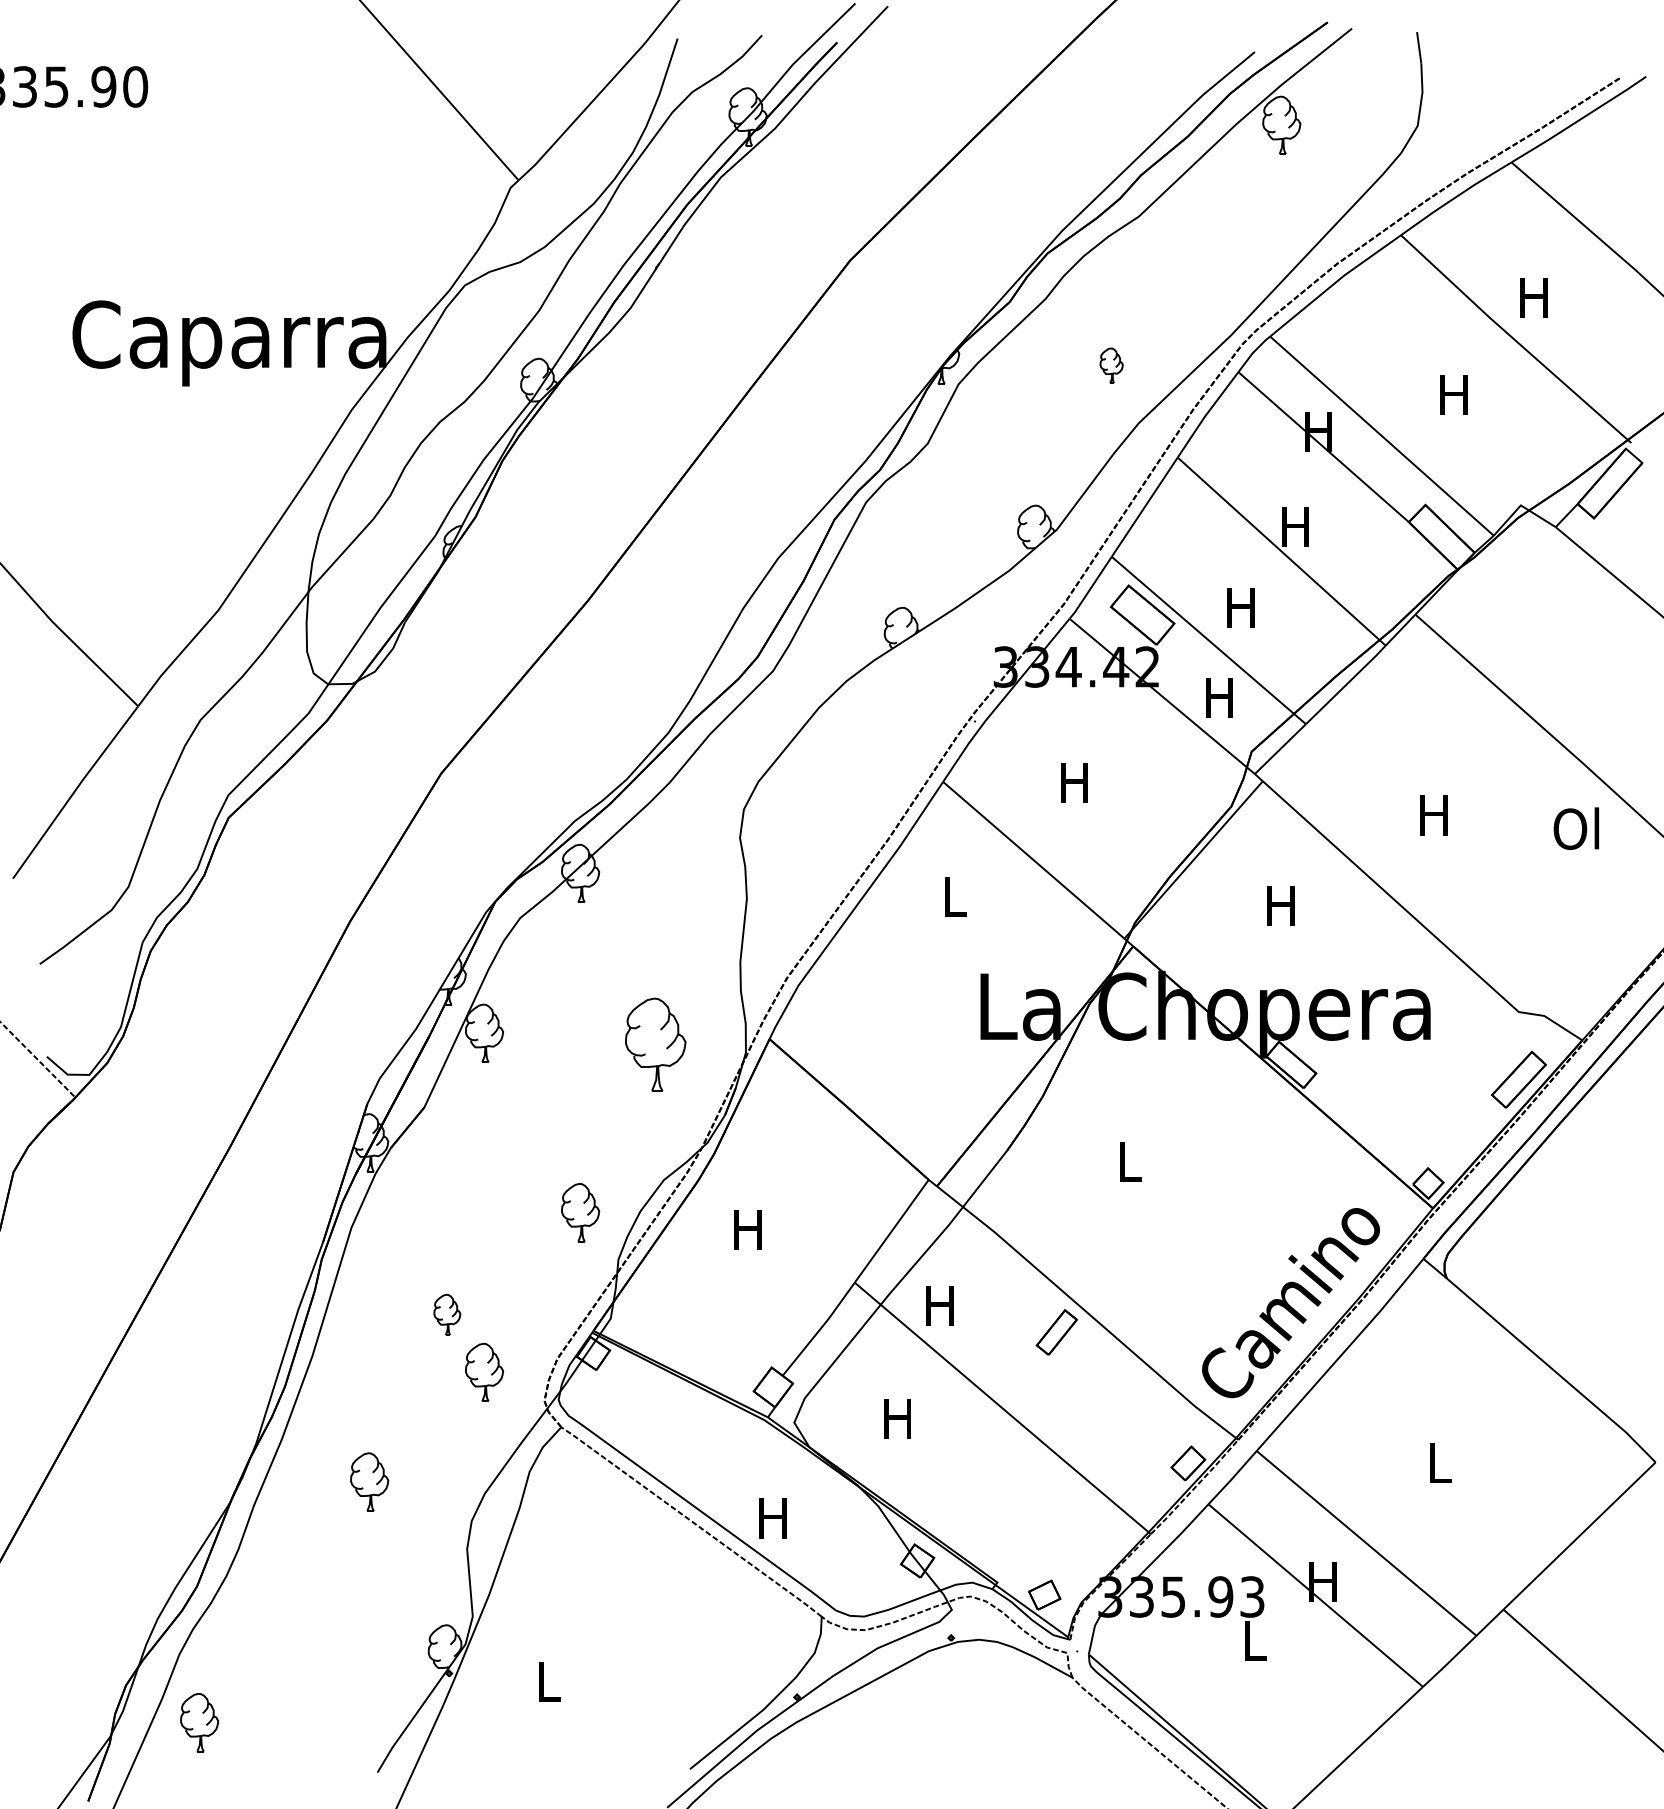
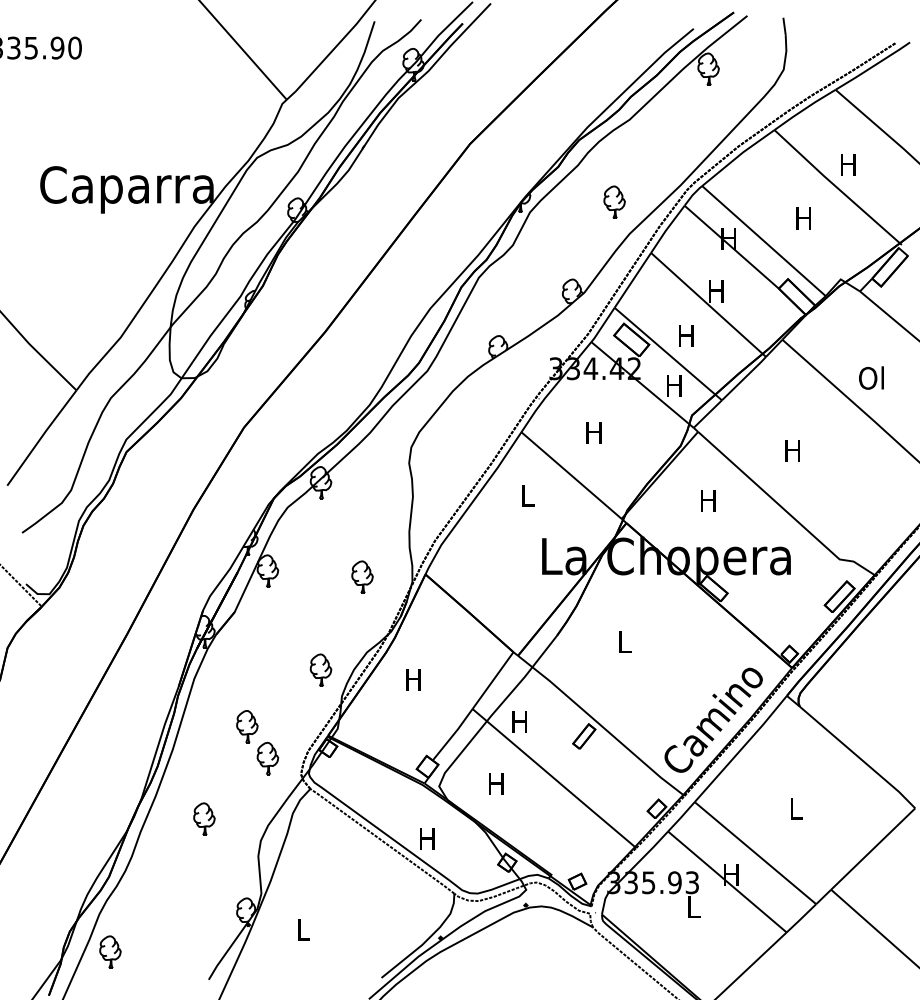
part: (1111, 364) -> (614, 201), size x1.67
text: (1576, 827) -> (871, 377), moved
part: (655, 1042) -> (362, 576), size x0.62
part: (447, 1314) -> (247, 726), size x1.43

